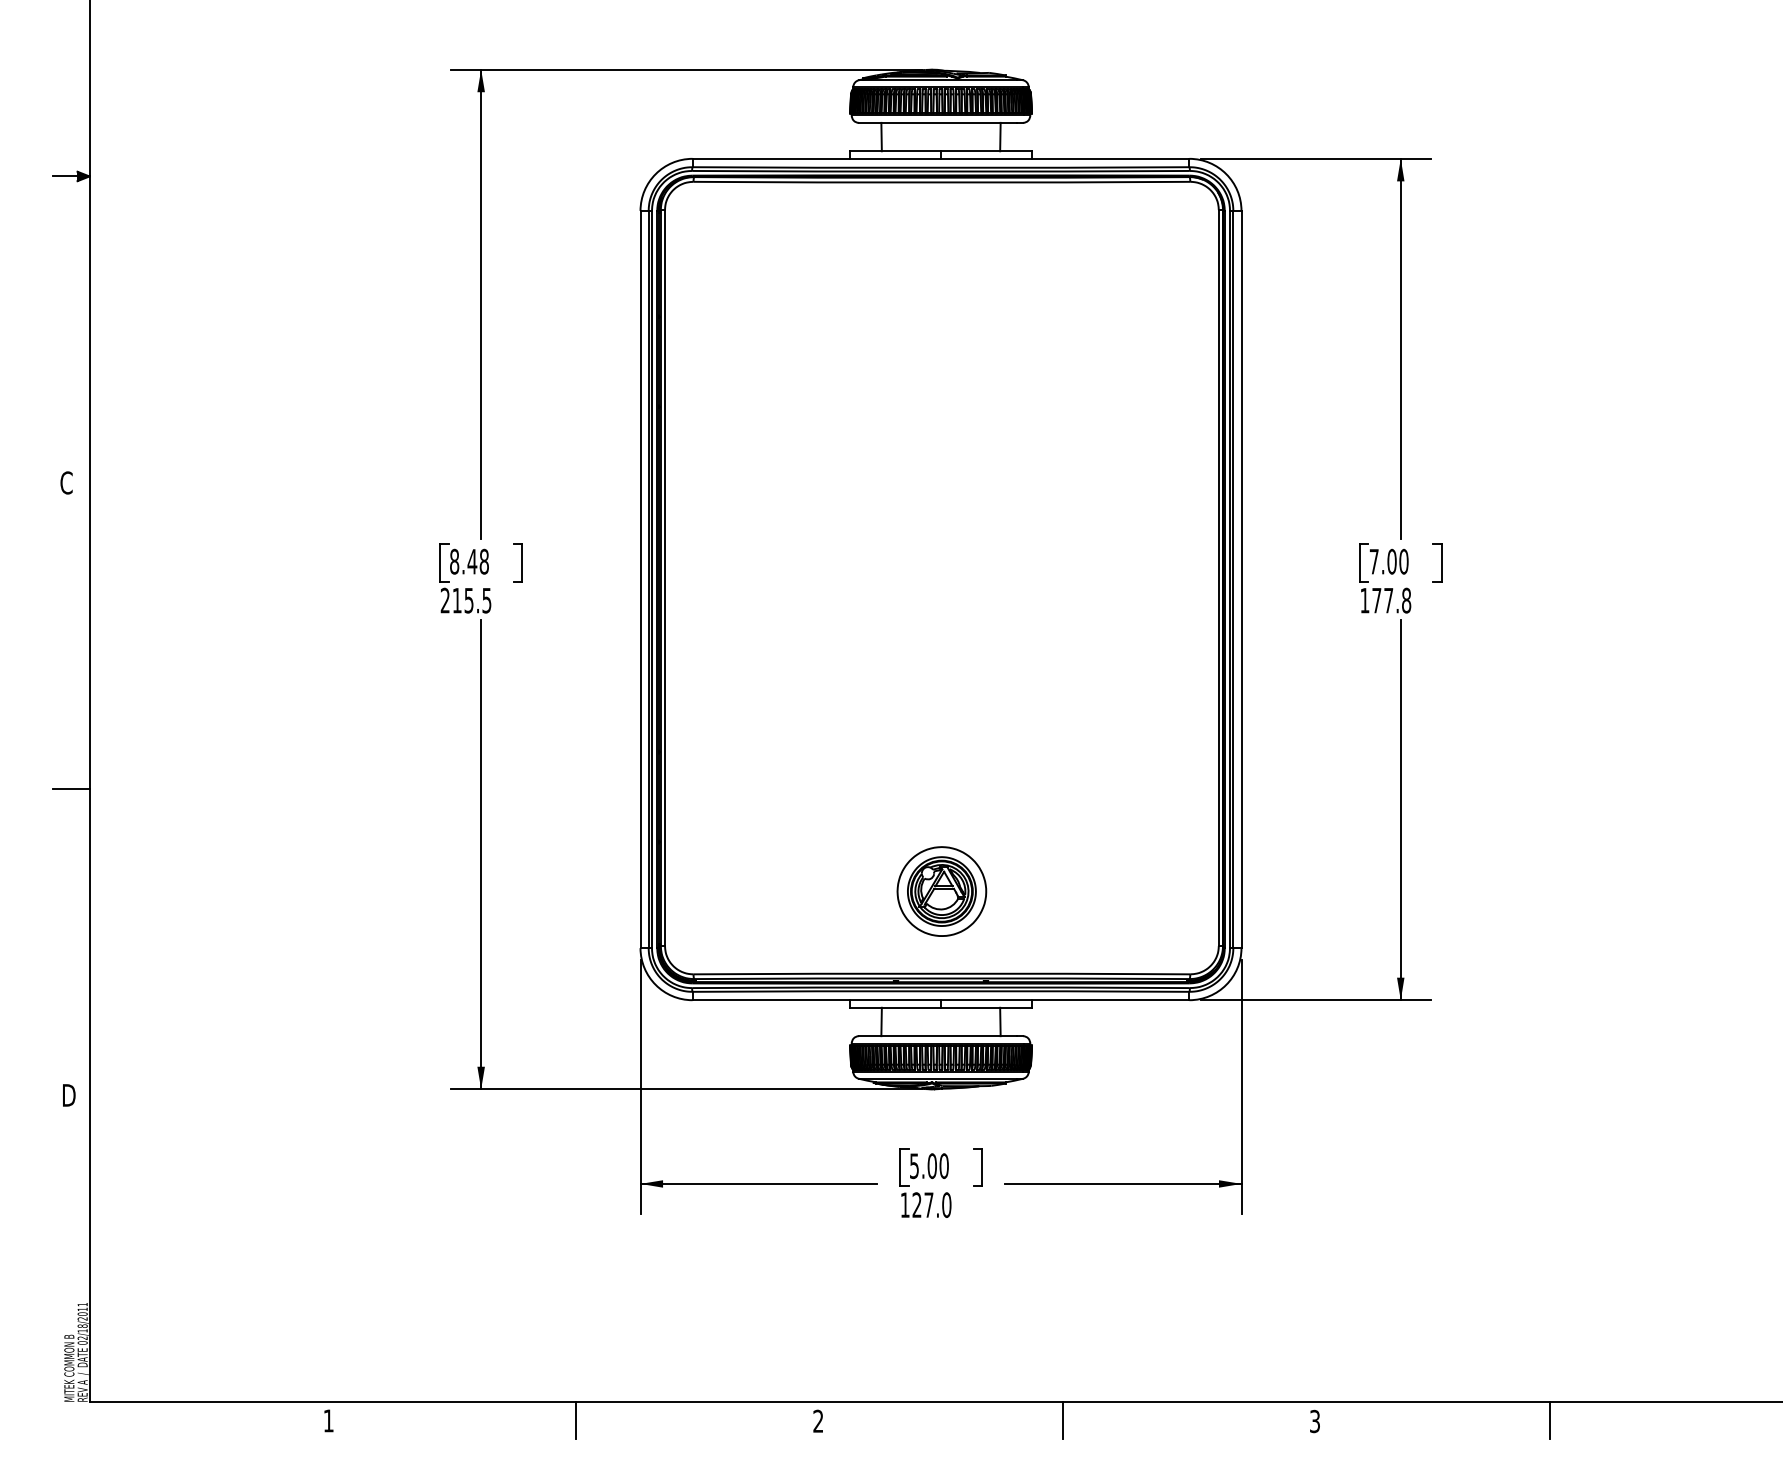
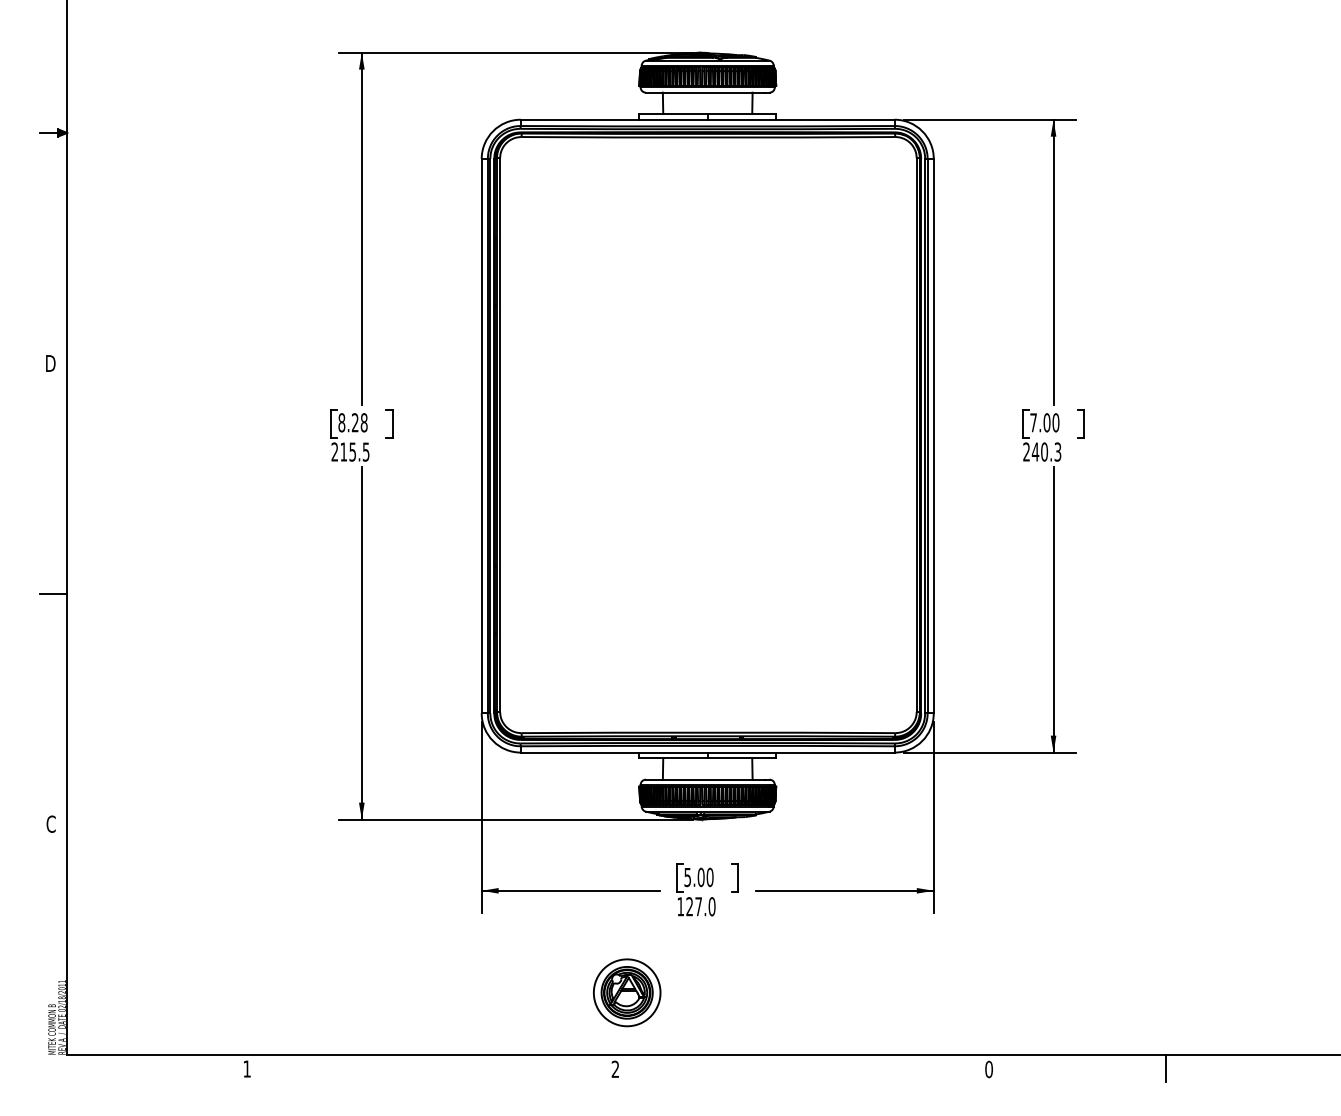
text: (67, 482) -> (50, 363), C -> D
text: (472, 561) -> (355, 422), 8.48 -> 8.28
text: (1385, 600) -> (1042, 451), 177.8 -> 240.3
part: (941, 891) -> (626, 992), moved
text: (68, 1095) -> (51, 824), D -> C
line: (576, 1420) -> (433, 1068), removed
line: (1063, 1420) -> (799, 1068), removed
text: (1314, 1421) -> (988, 1069), 3 -> 0

